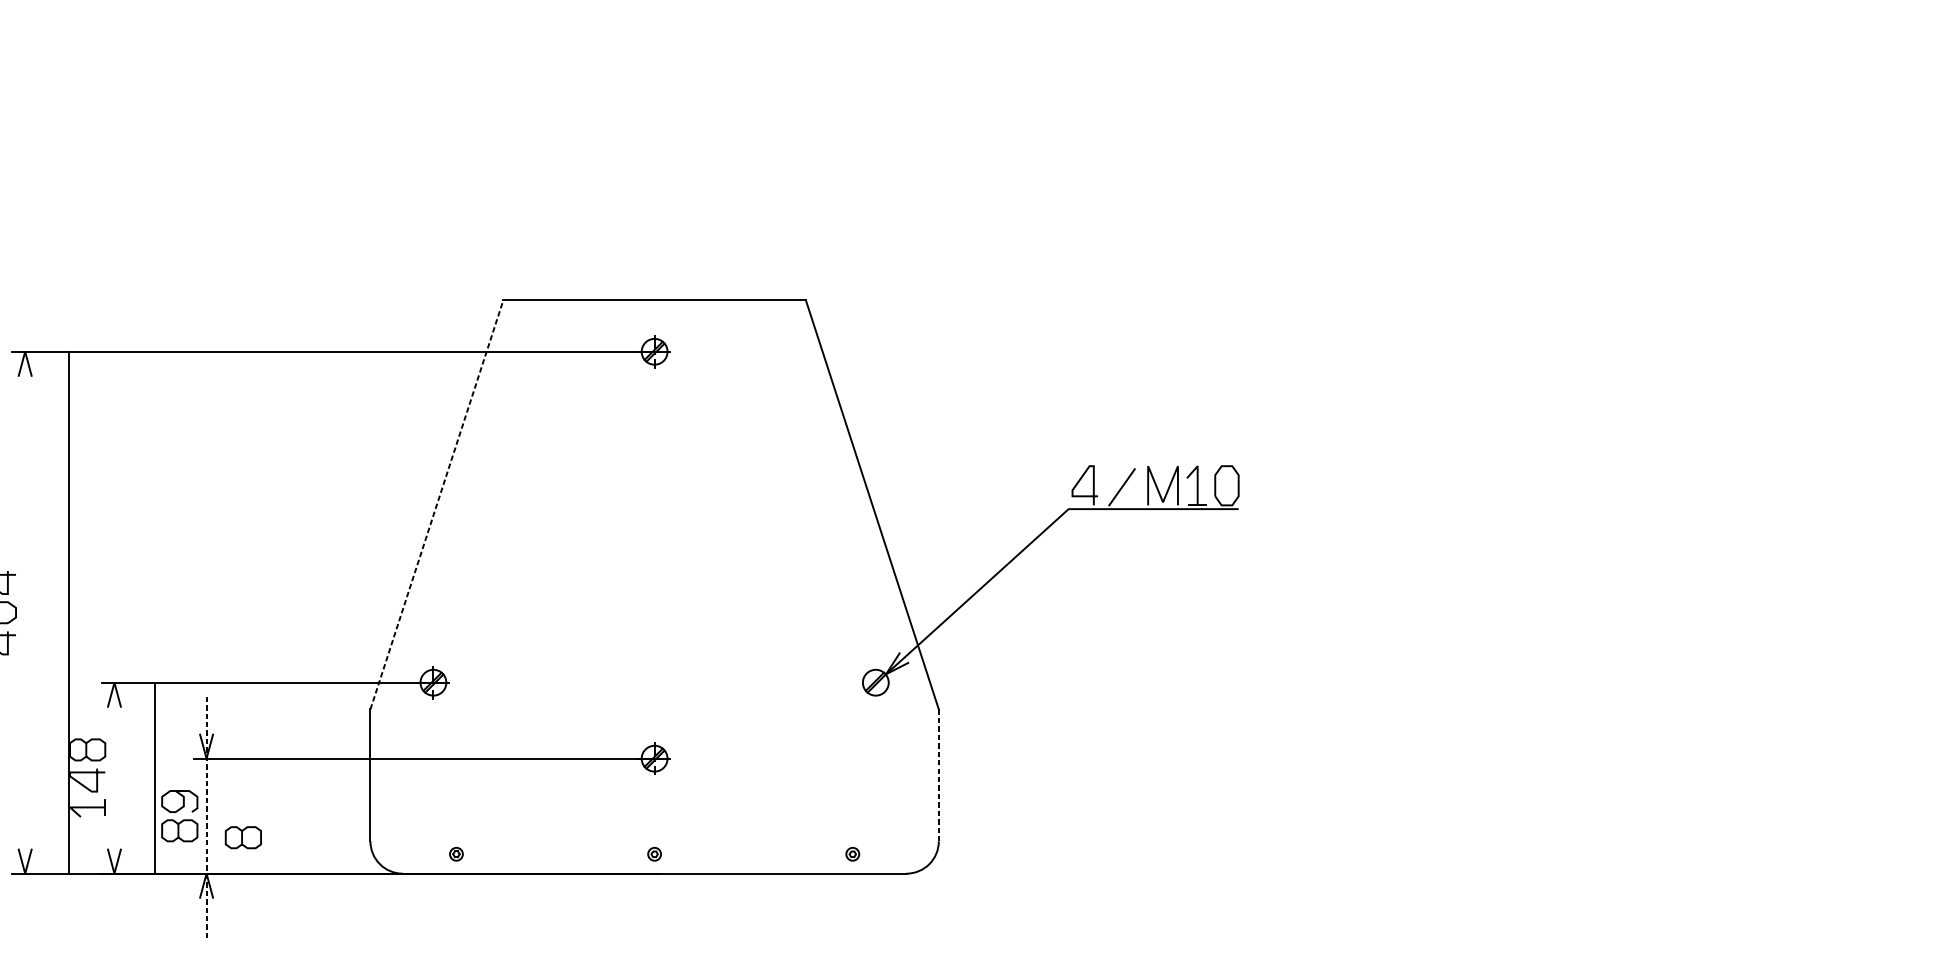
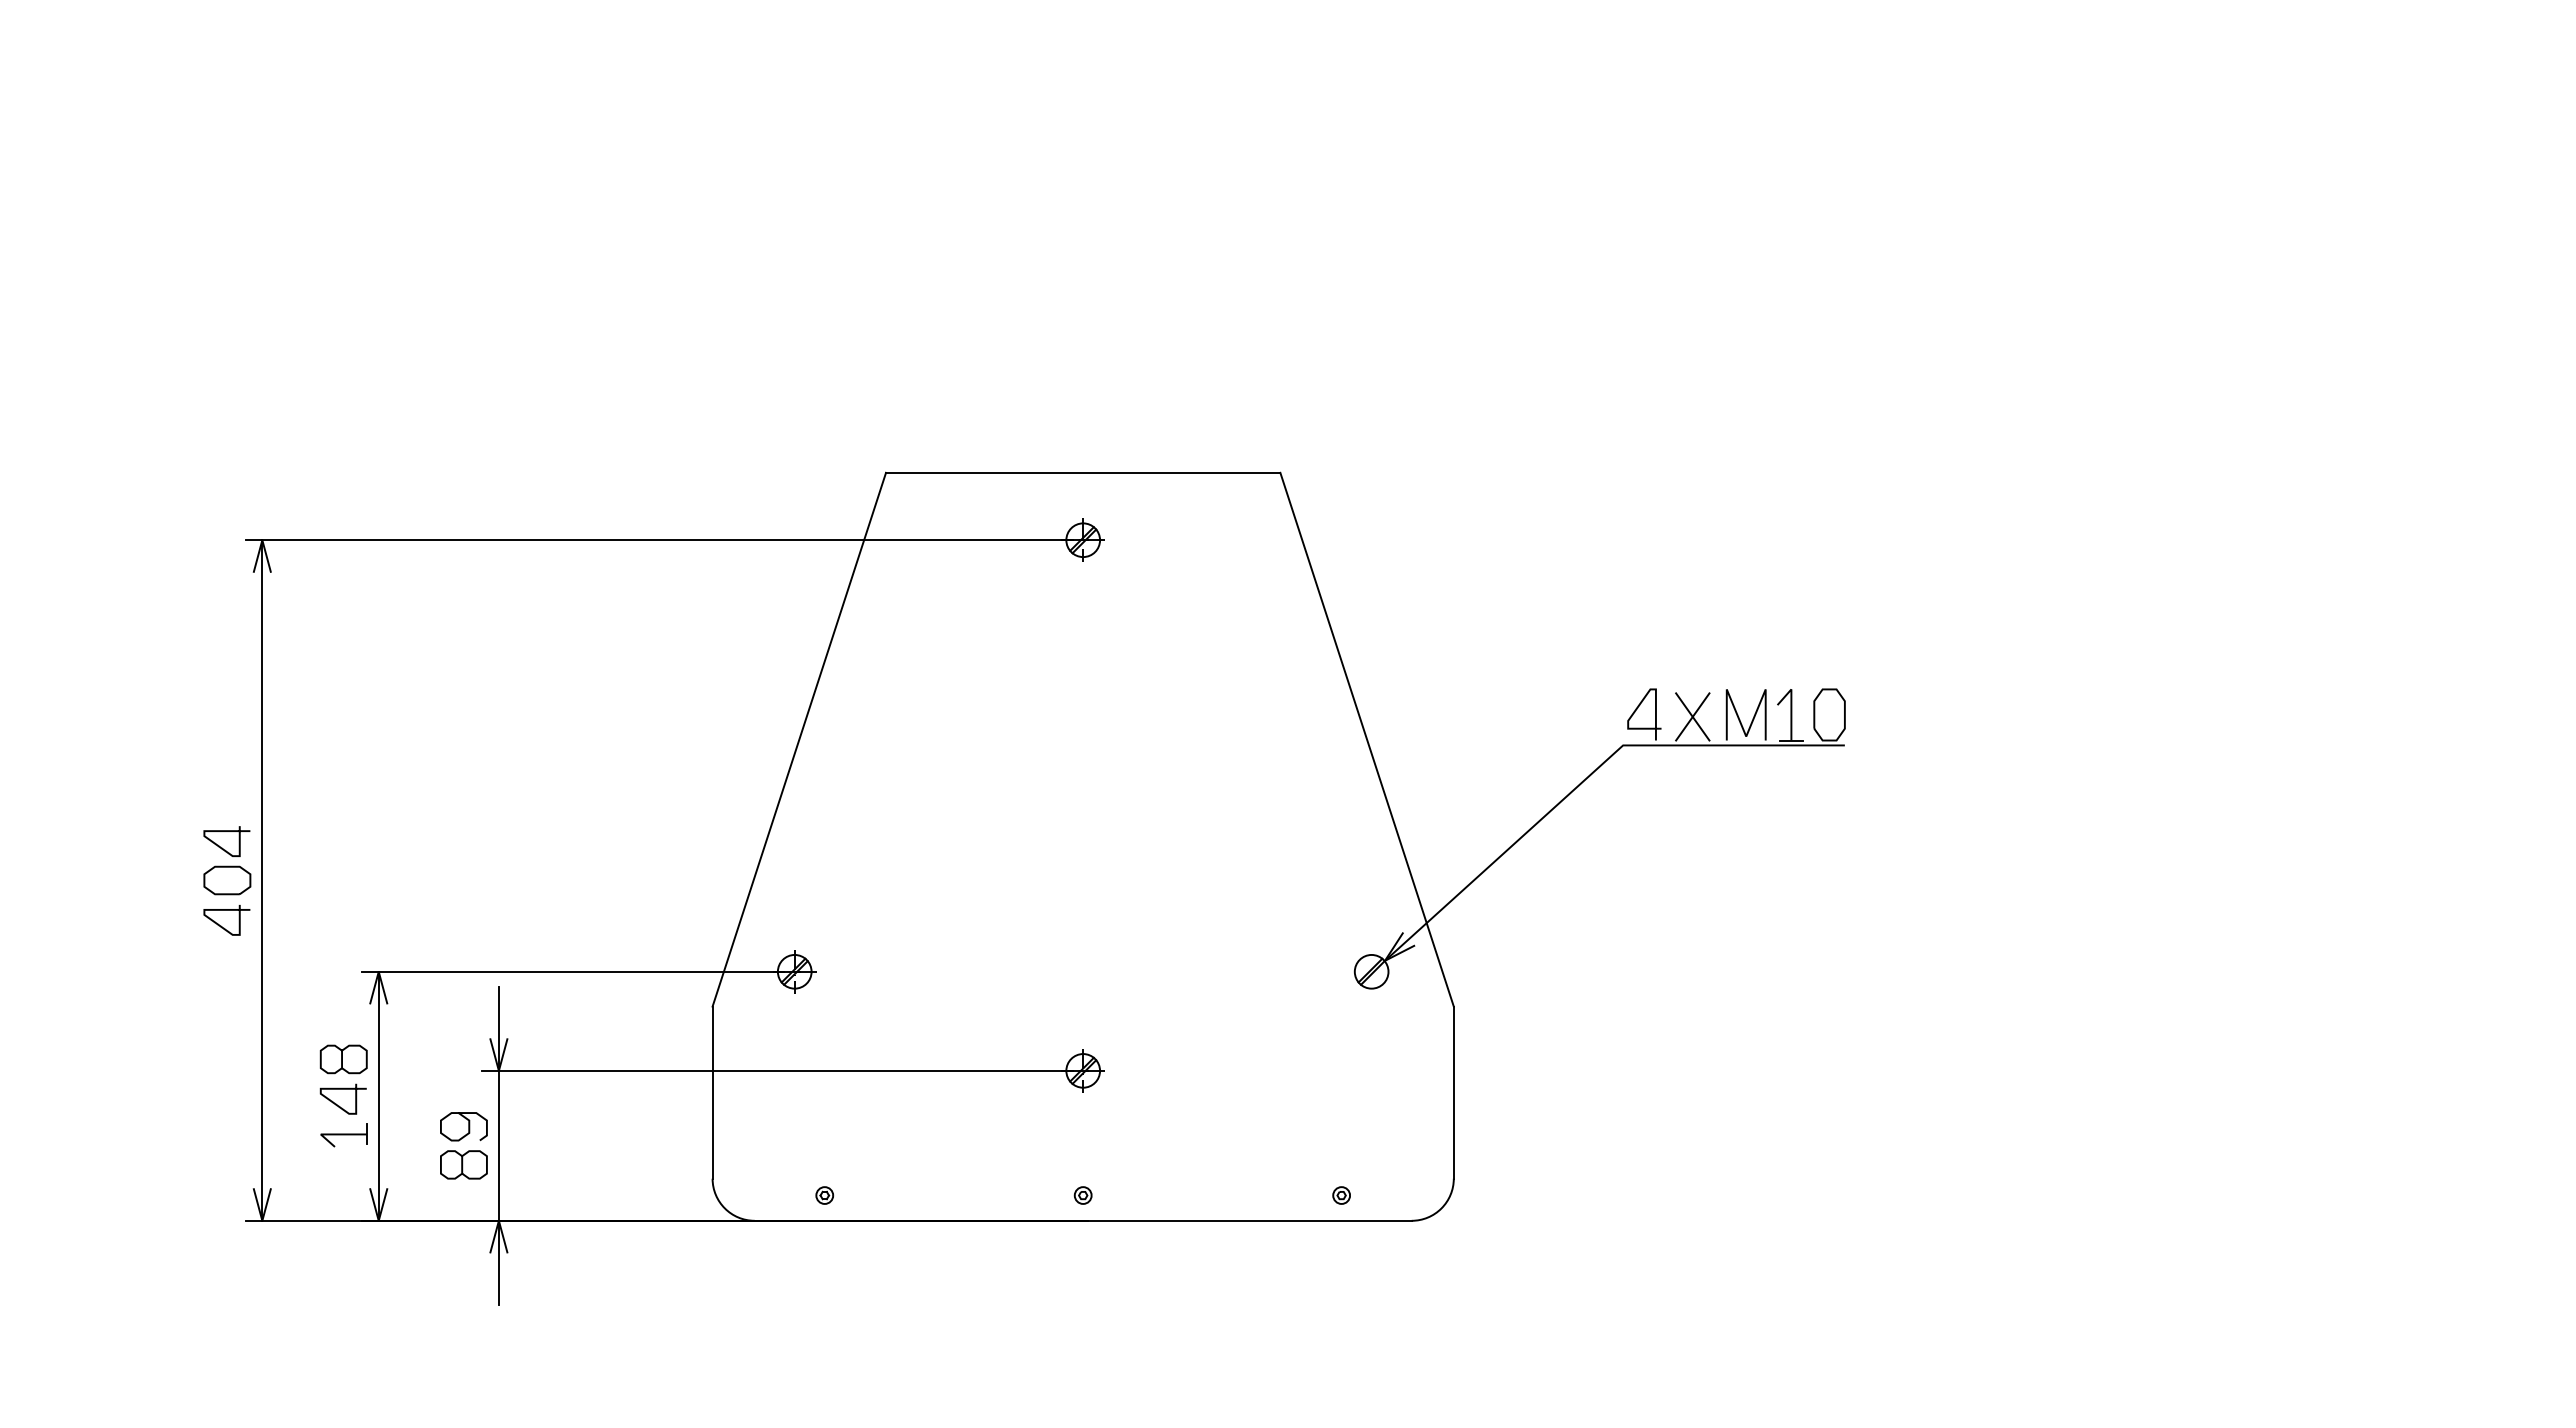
line: (1121, 486) -> (1692, 716), added
line: (437, 504) -> (799, 739), dashed -> solid
line: (69, 612) -> (262, 880), moved
line: (938, 775) -> (1453, 1092), dashed -> solid
line: (154, 777) -> (378, 1095), moved
line: (206, 815) -> (498, 1145), dashed -> solid
curve: (243, 837) -> (546, 1173), removed

